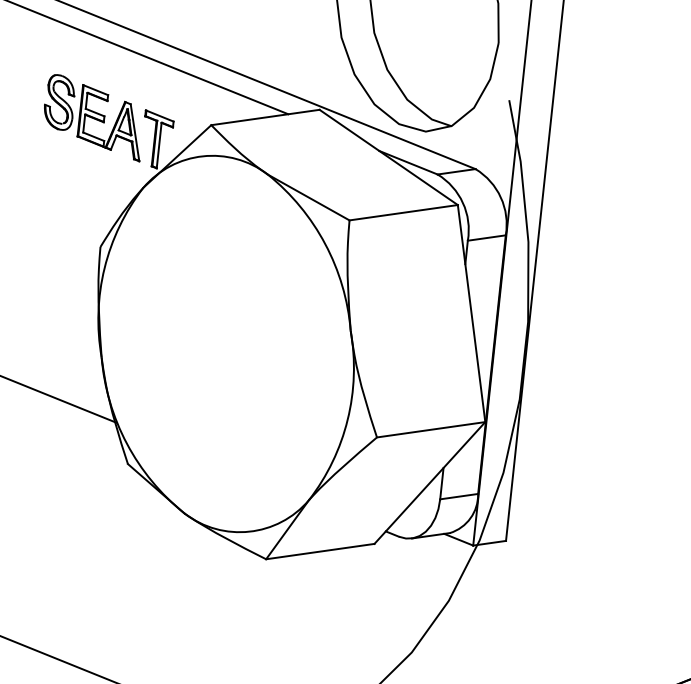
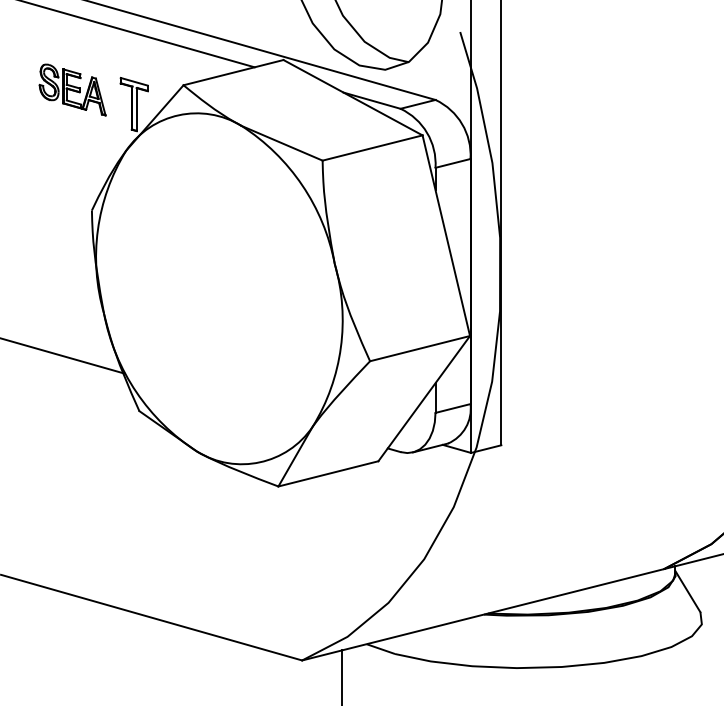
part: (93, 117) -> (72, 89), size x0.7

